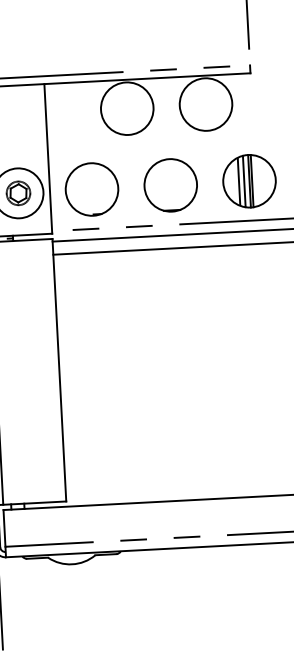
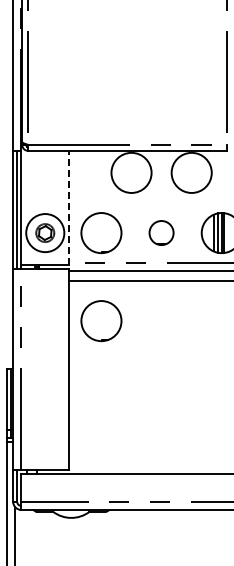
line: (48, 158) -> (69, 207), solid -> dashed
circle: (170, 184) -> (161, 232), size x0.6
circle: (98, 303) -> (101, 320), added

